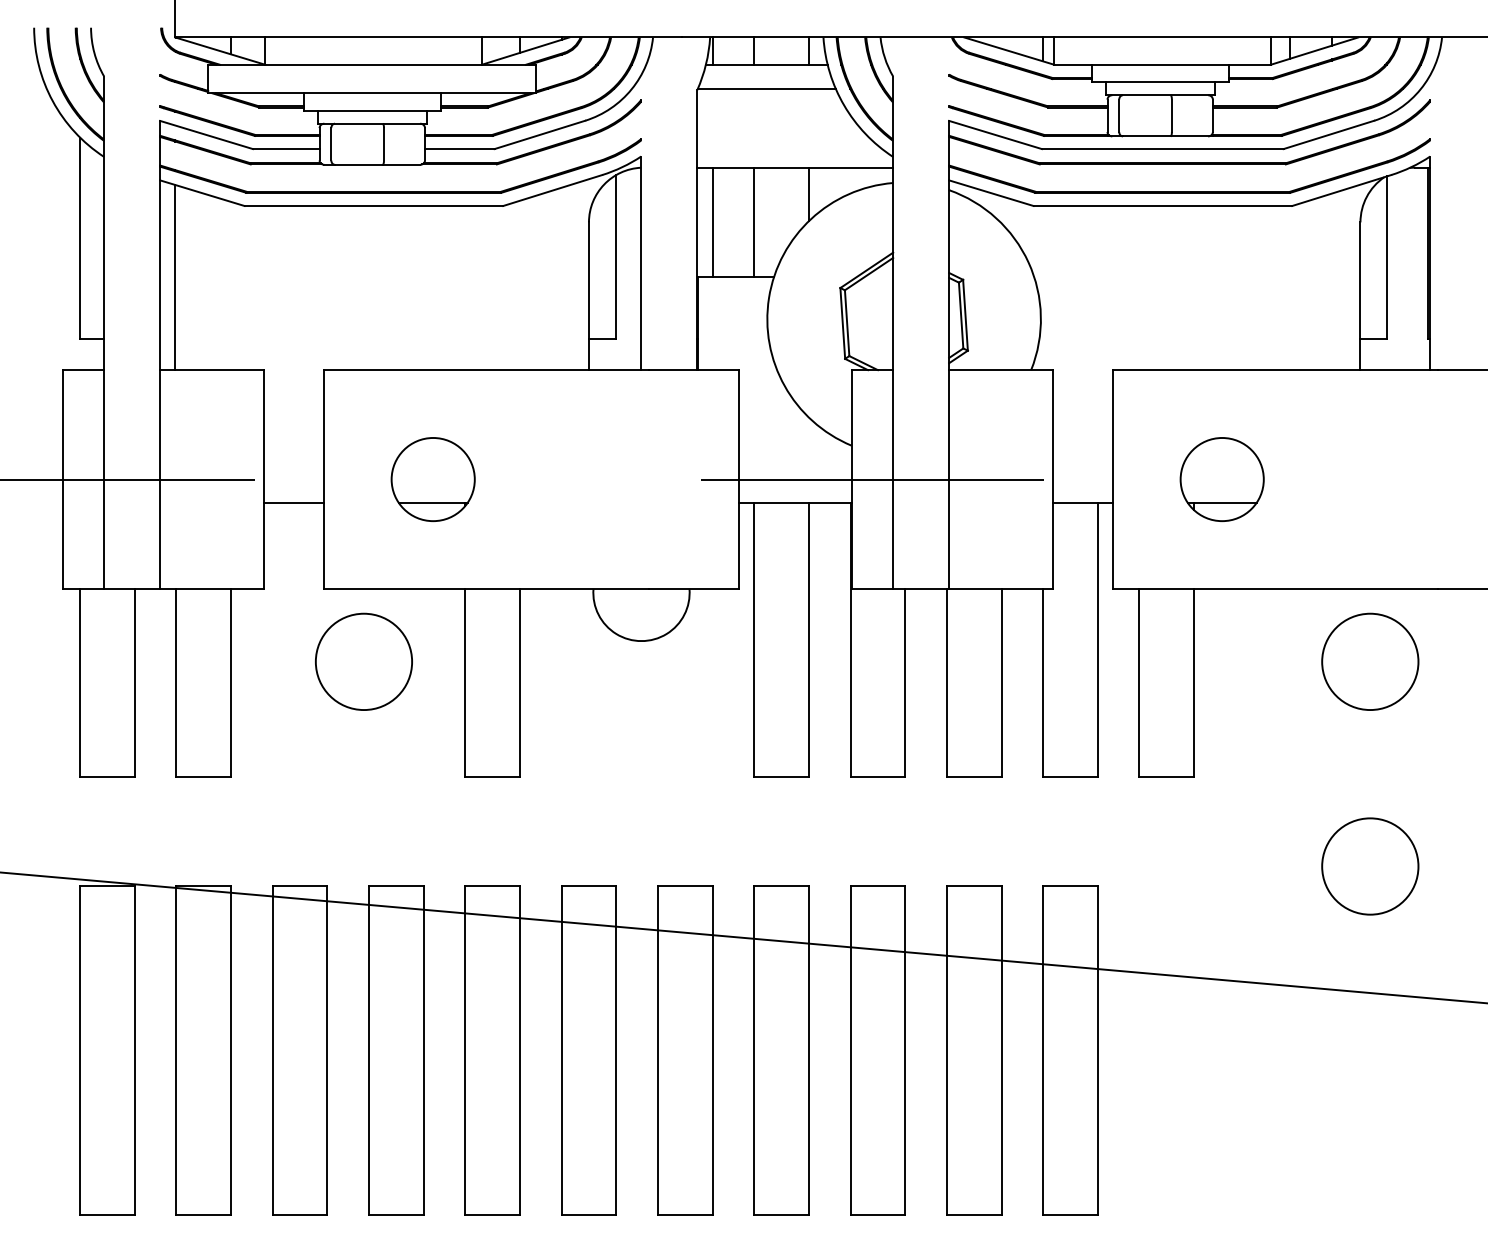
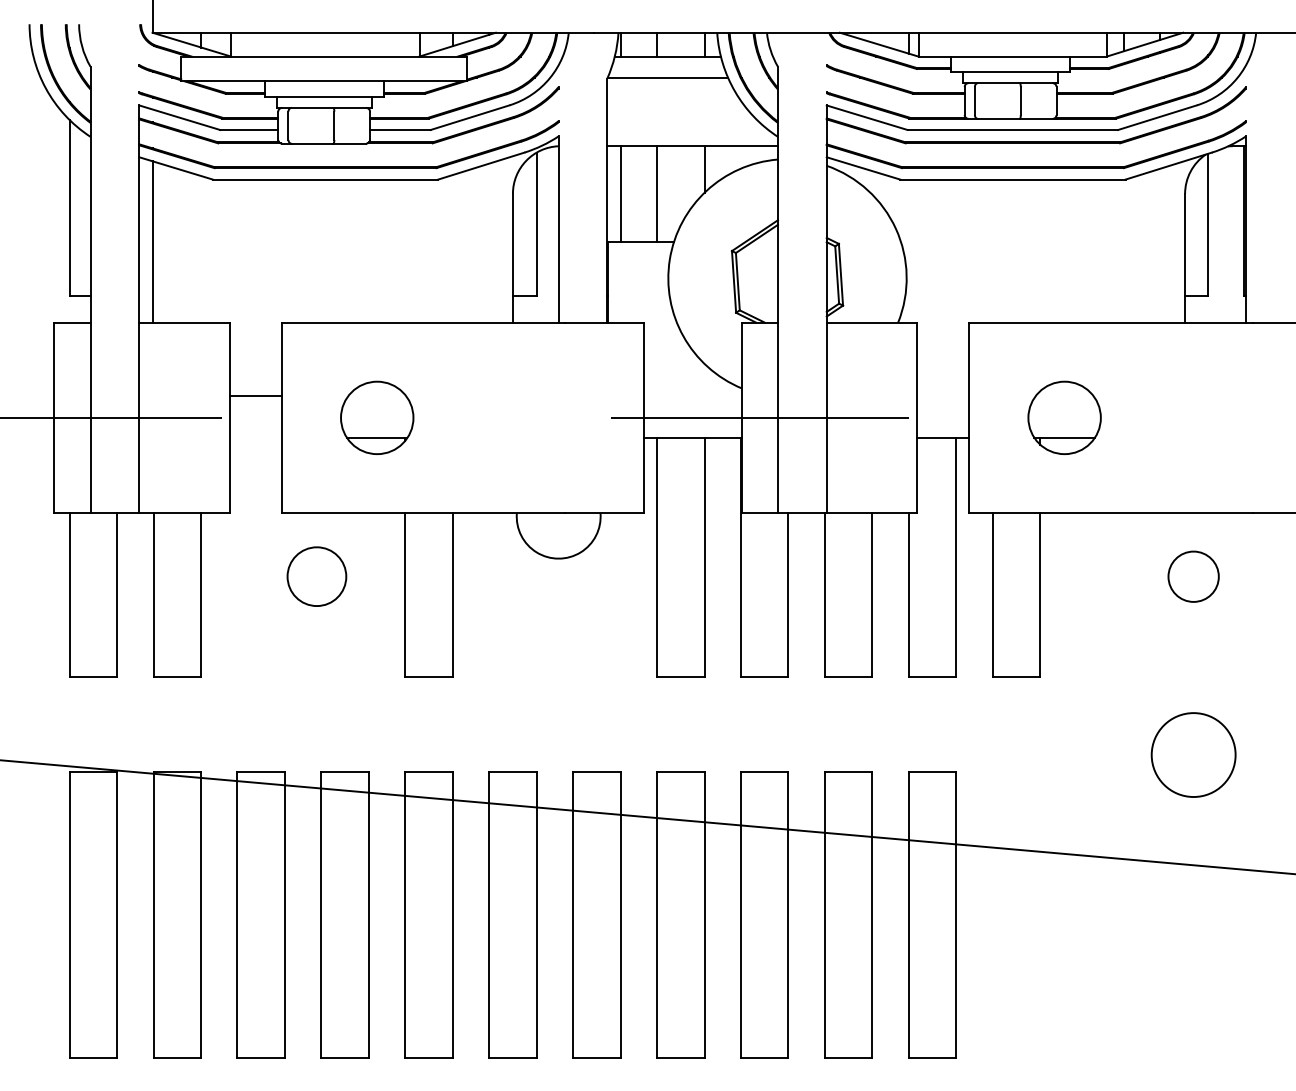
line: (293, 502) -> (255, 395), moved
circle: (363, 661) -> (316, 576), size x0.7
circle: (1370, 661) -> (1193, 576), size x0.6

